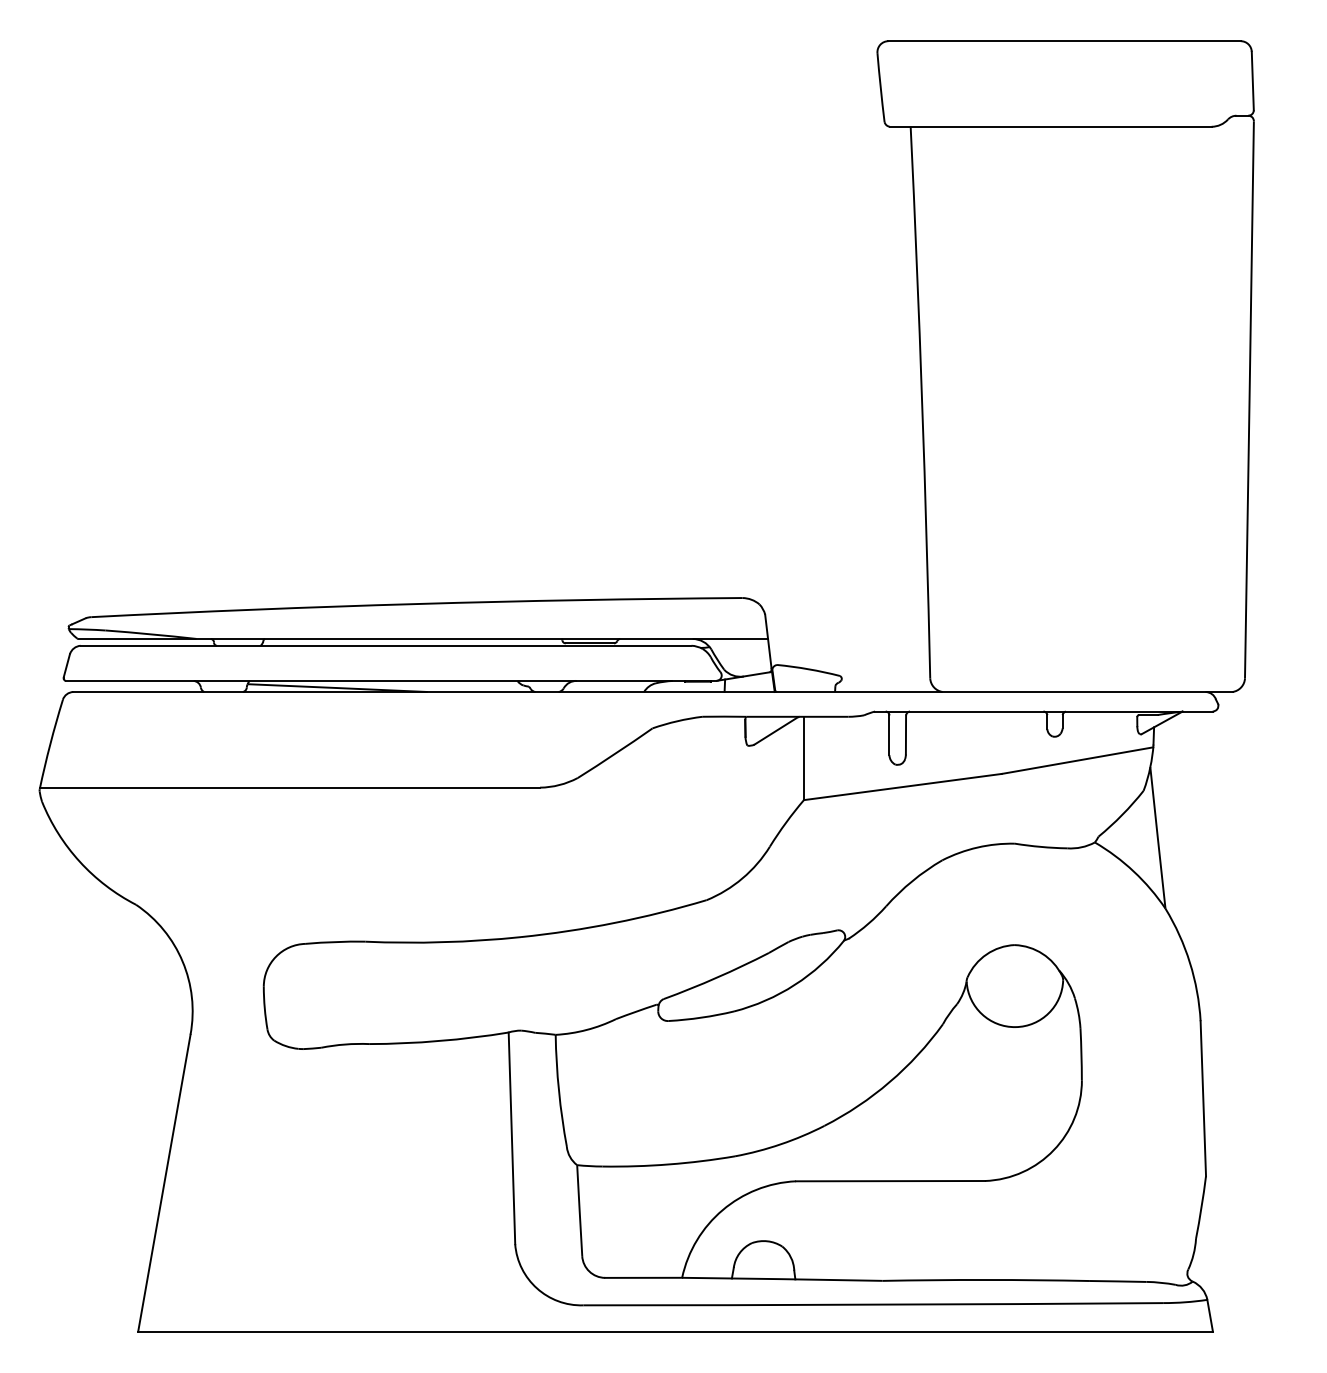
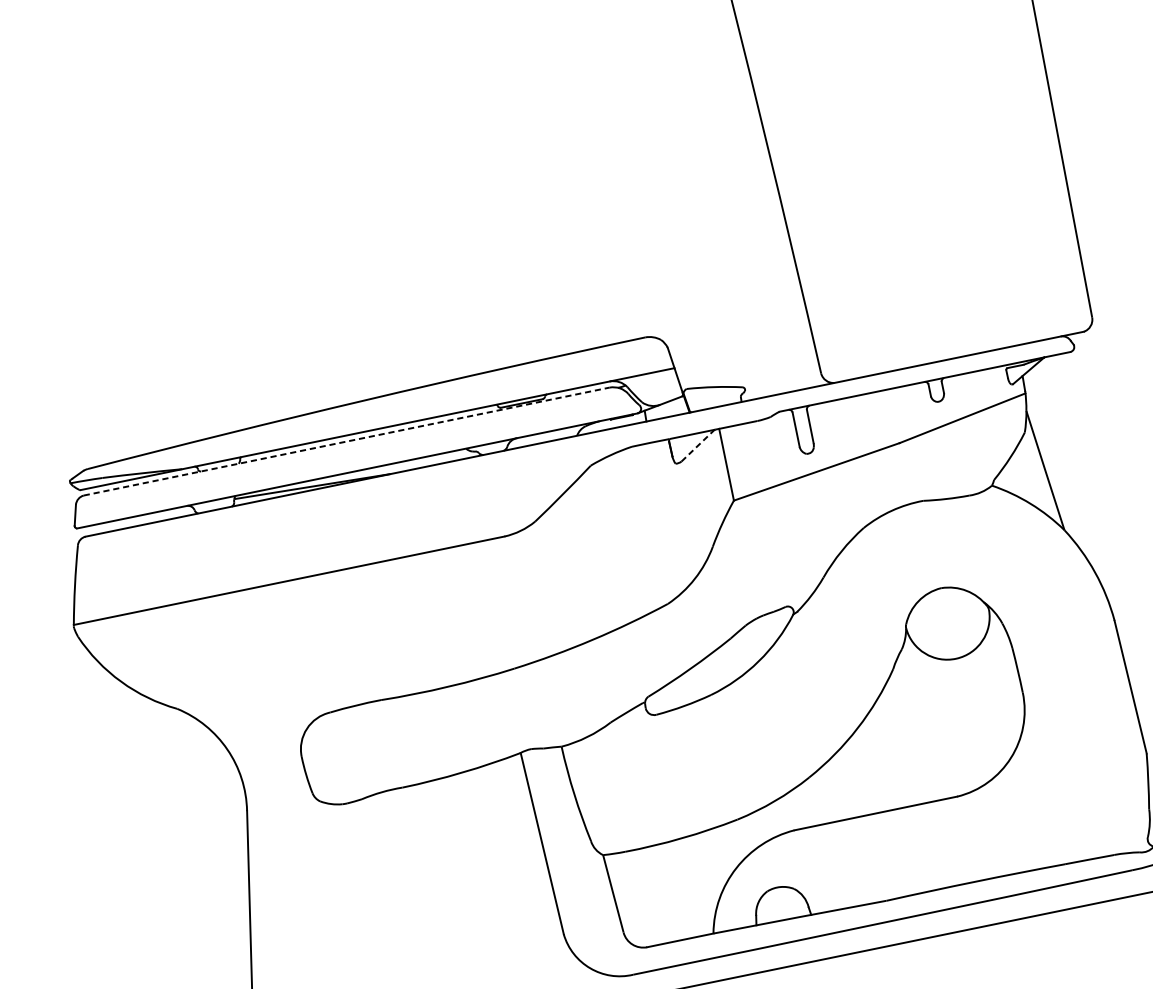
line: (386, 645) -> (347, 441), solid -> dashed
line: (776, 730) -> (697, 445), solid -> dashed

